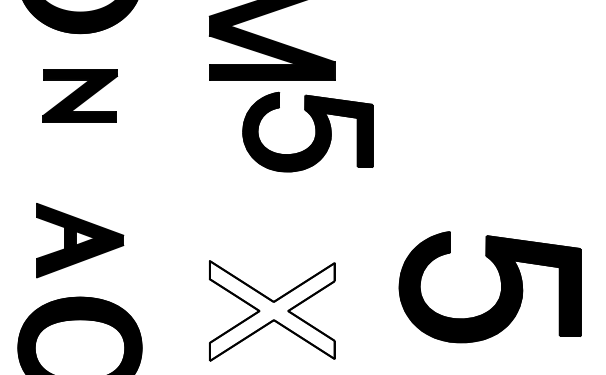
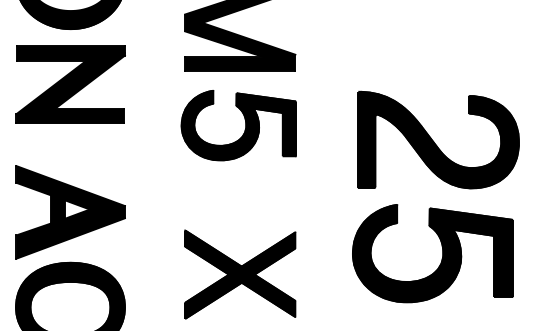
part: (80, 95) -> (70, 84), size x1.67
part: (315, 132) -> (245, 125), moved
part: (496, 158) -> (438, 139), added
part: (80, 240) -> (70, 212), size x1.43
fill: (272, 310) -> (240, 274), added

